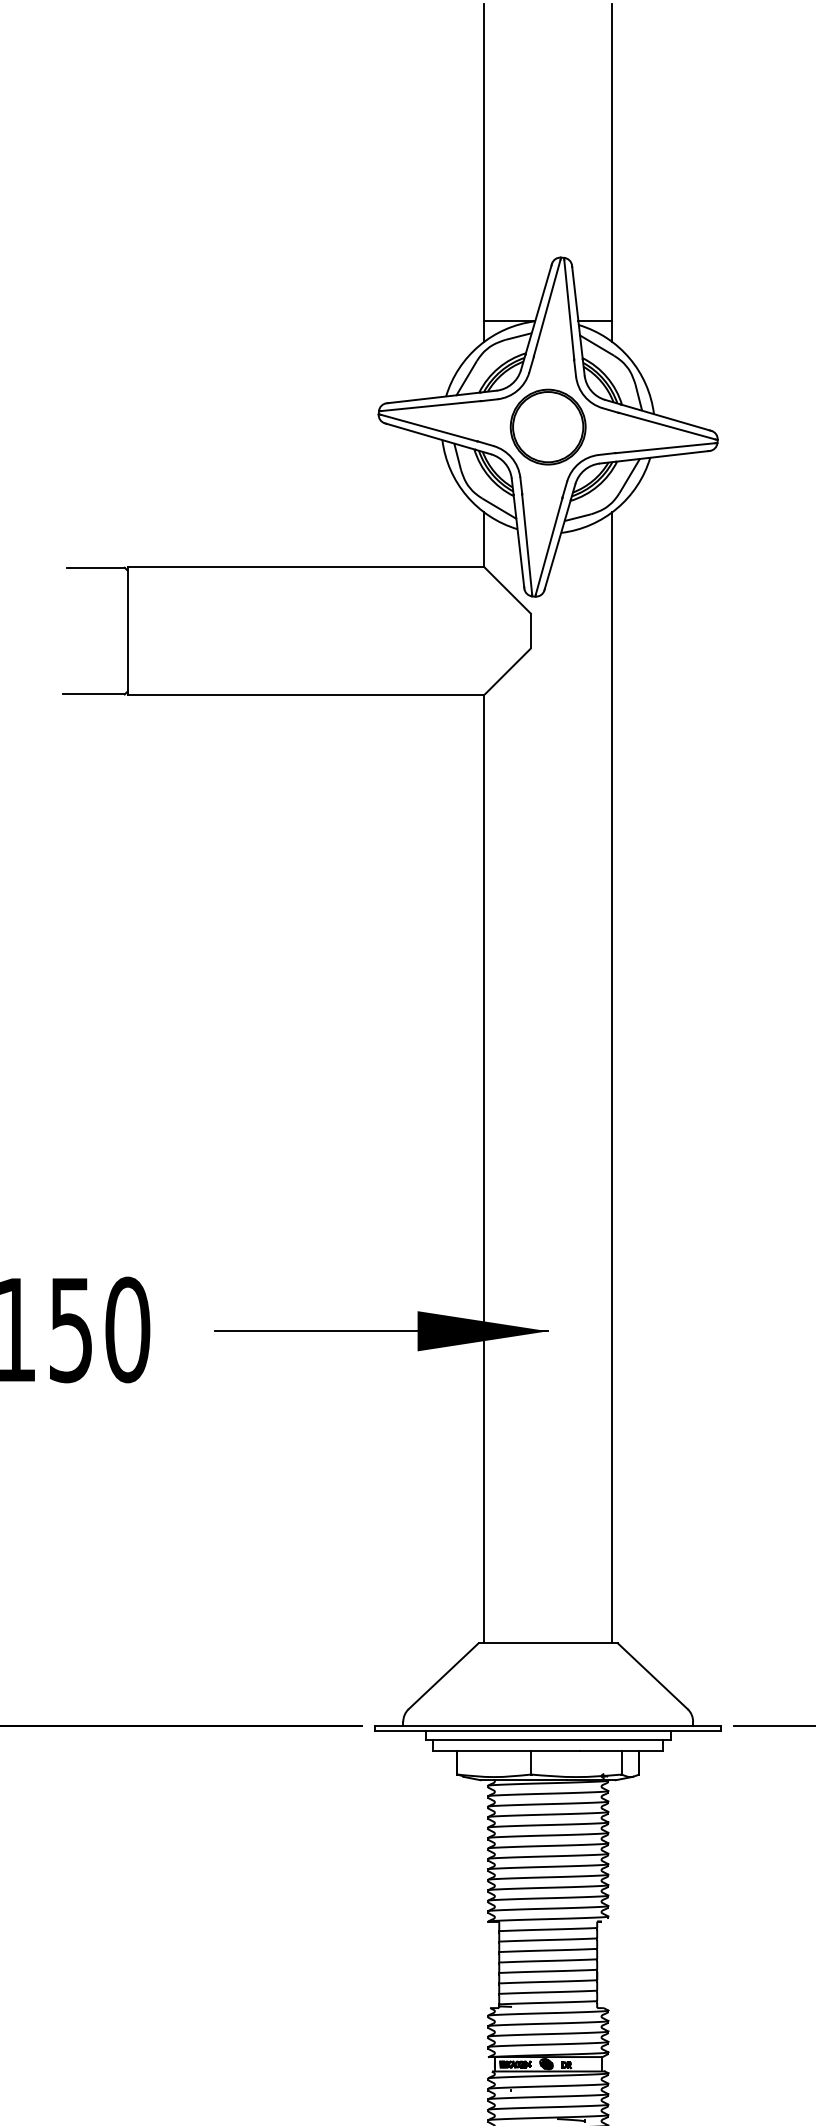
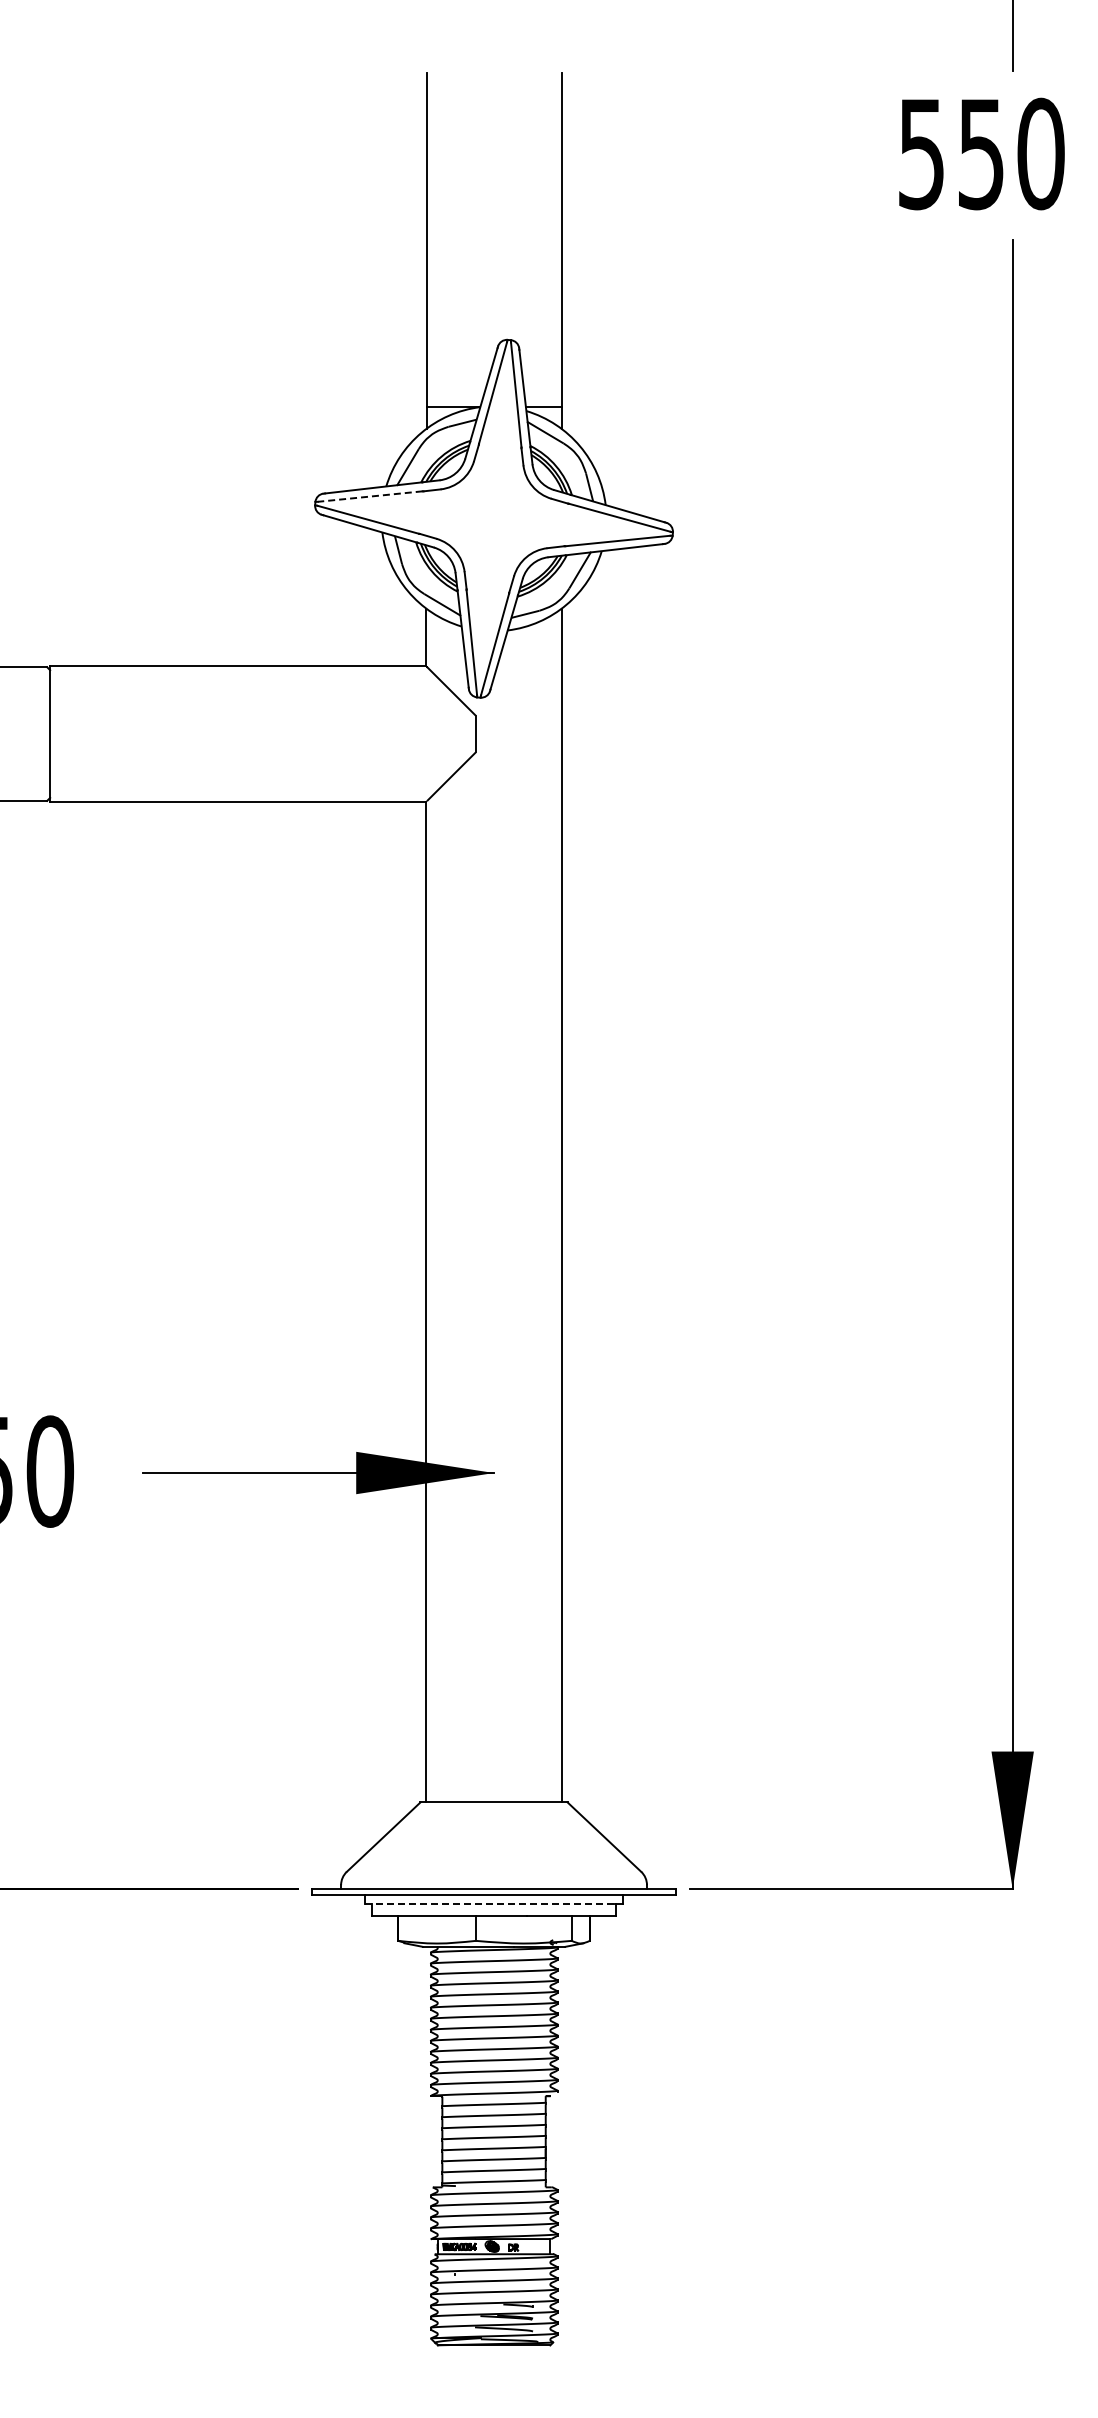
line: (431, 406) -> (370, 496), solid -> dashed
part: (547, 426) -> (493, 518), removed
line: (544, 1740) -> (490, 1904), solid -> dashed

